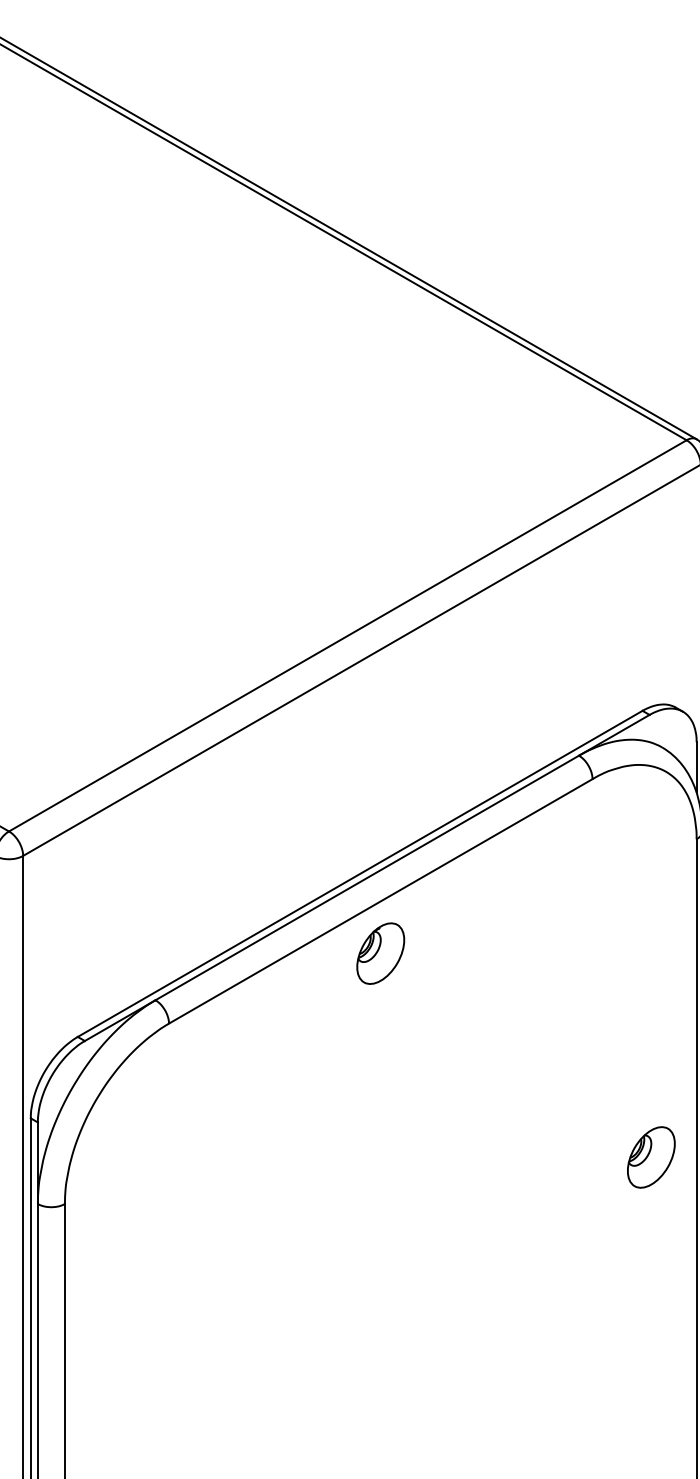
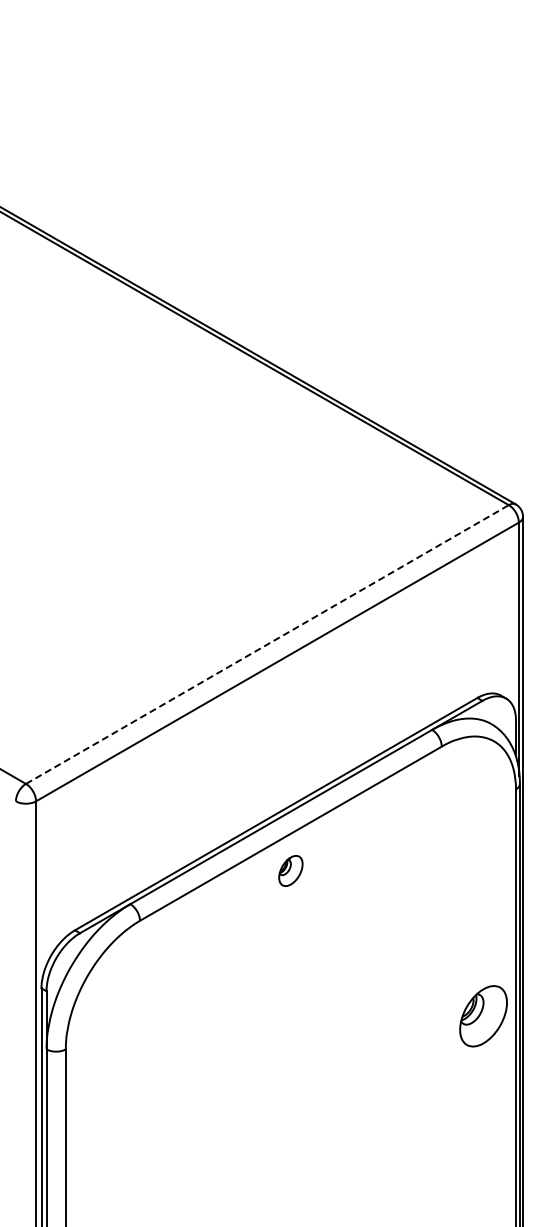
line: (347, 635) -> (267, 644), solid -> dashed
part: (380, 952) -> (290, 870), size x0.7
part: (651, 1156) -> (483, 1015), size x1.4

